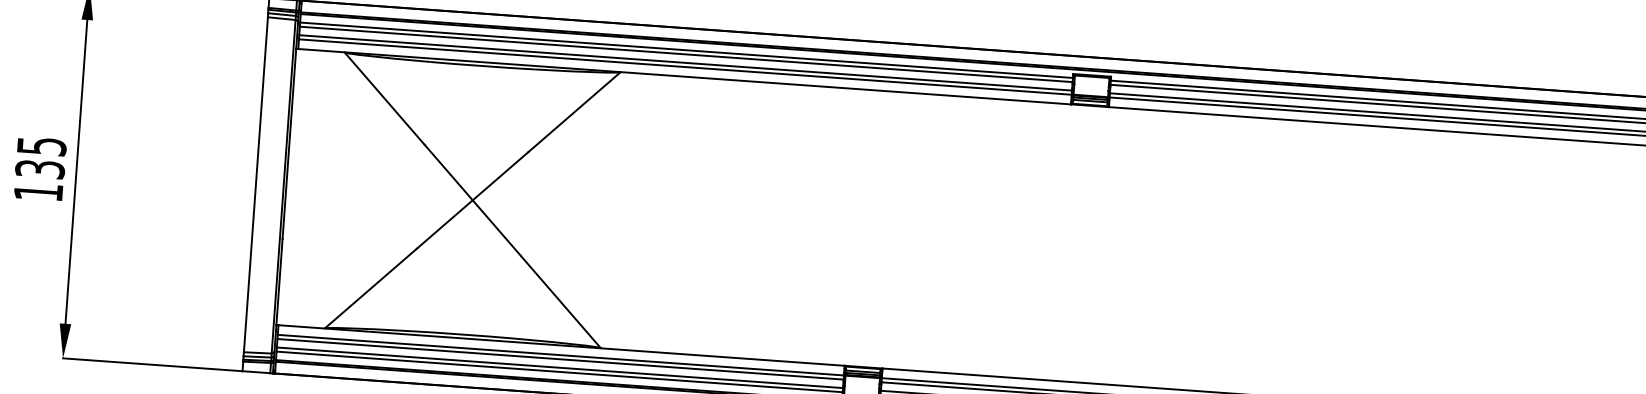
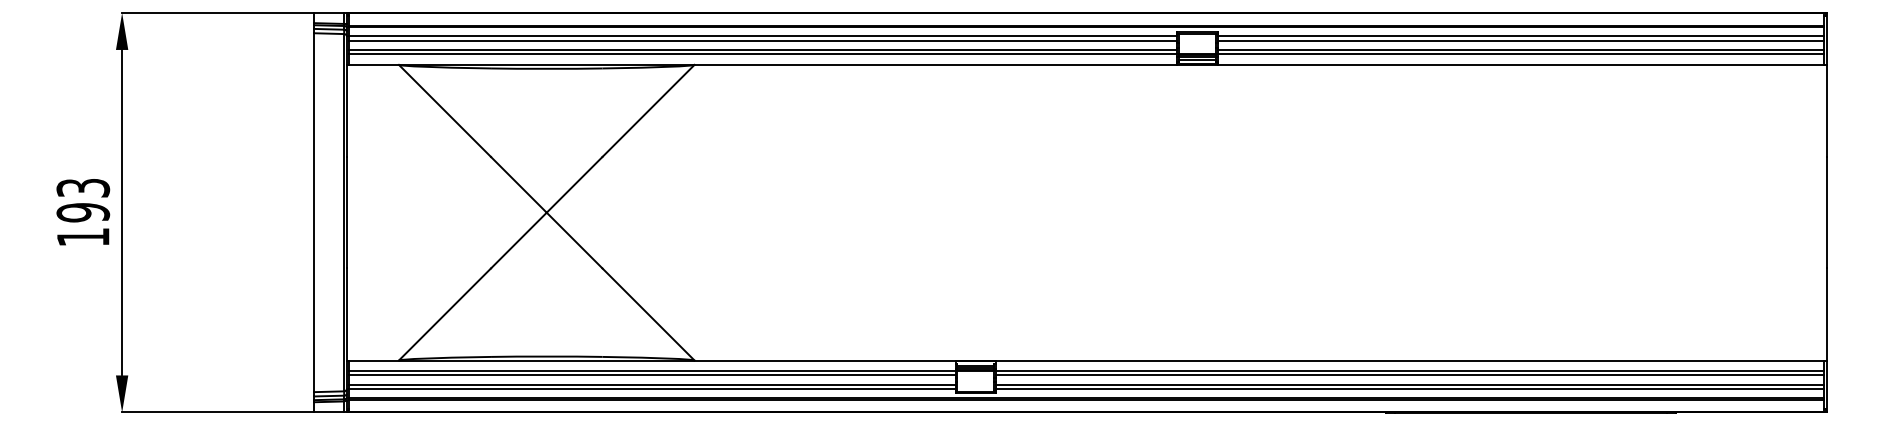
text: (40, 157) -> (82, 200), 135 -> 193

